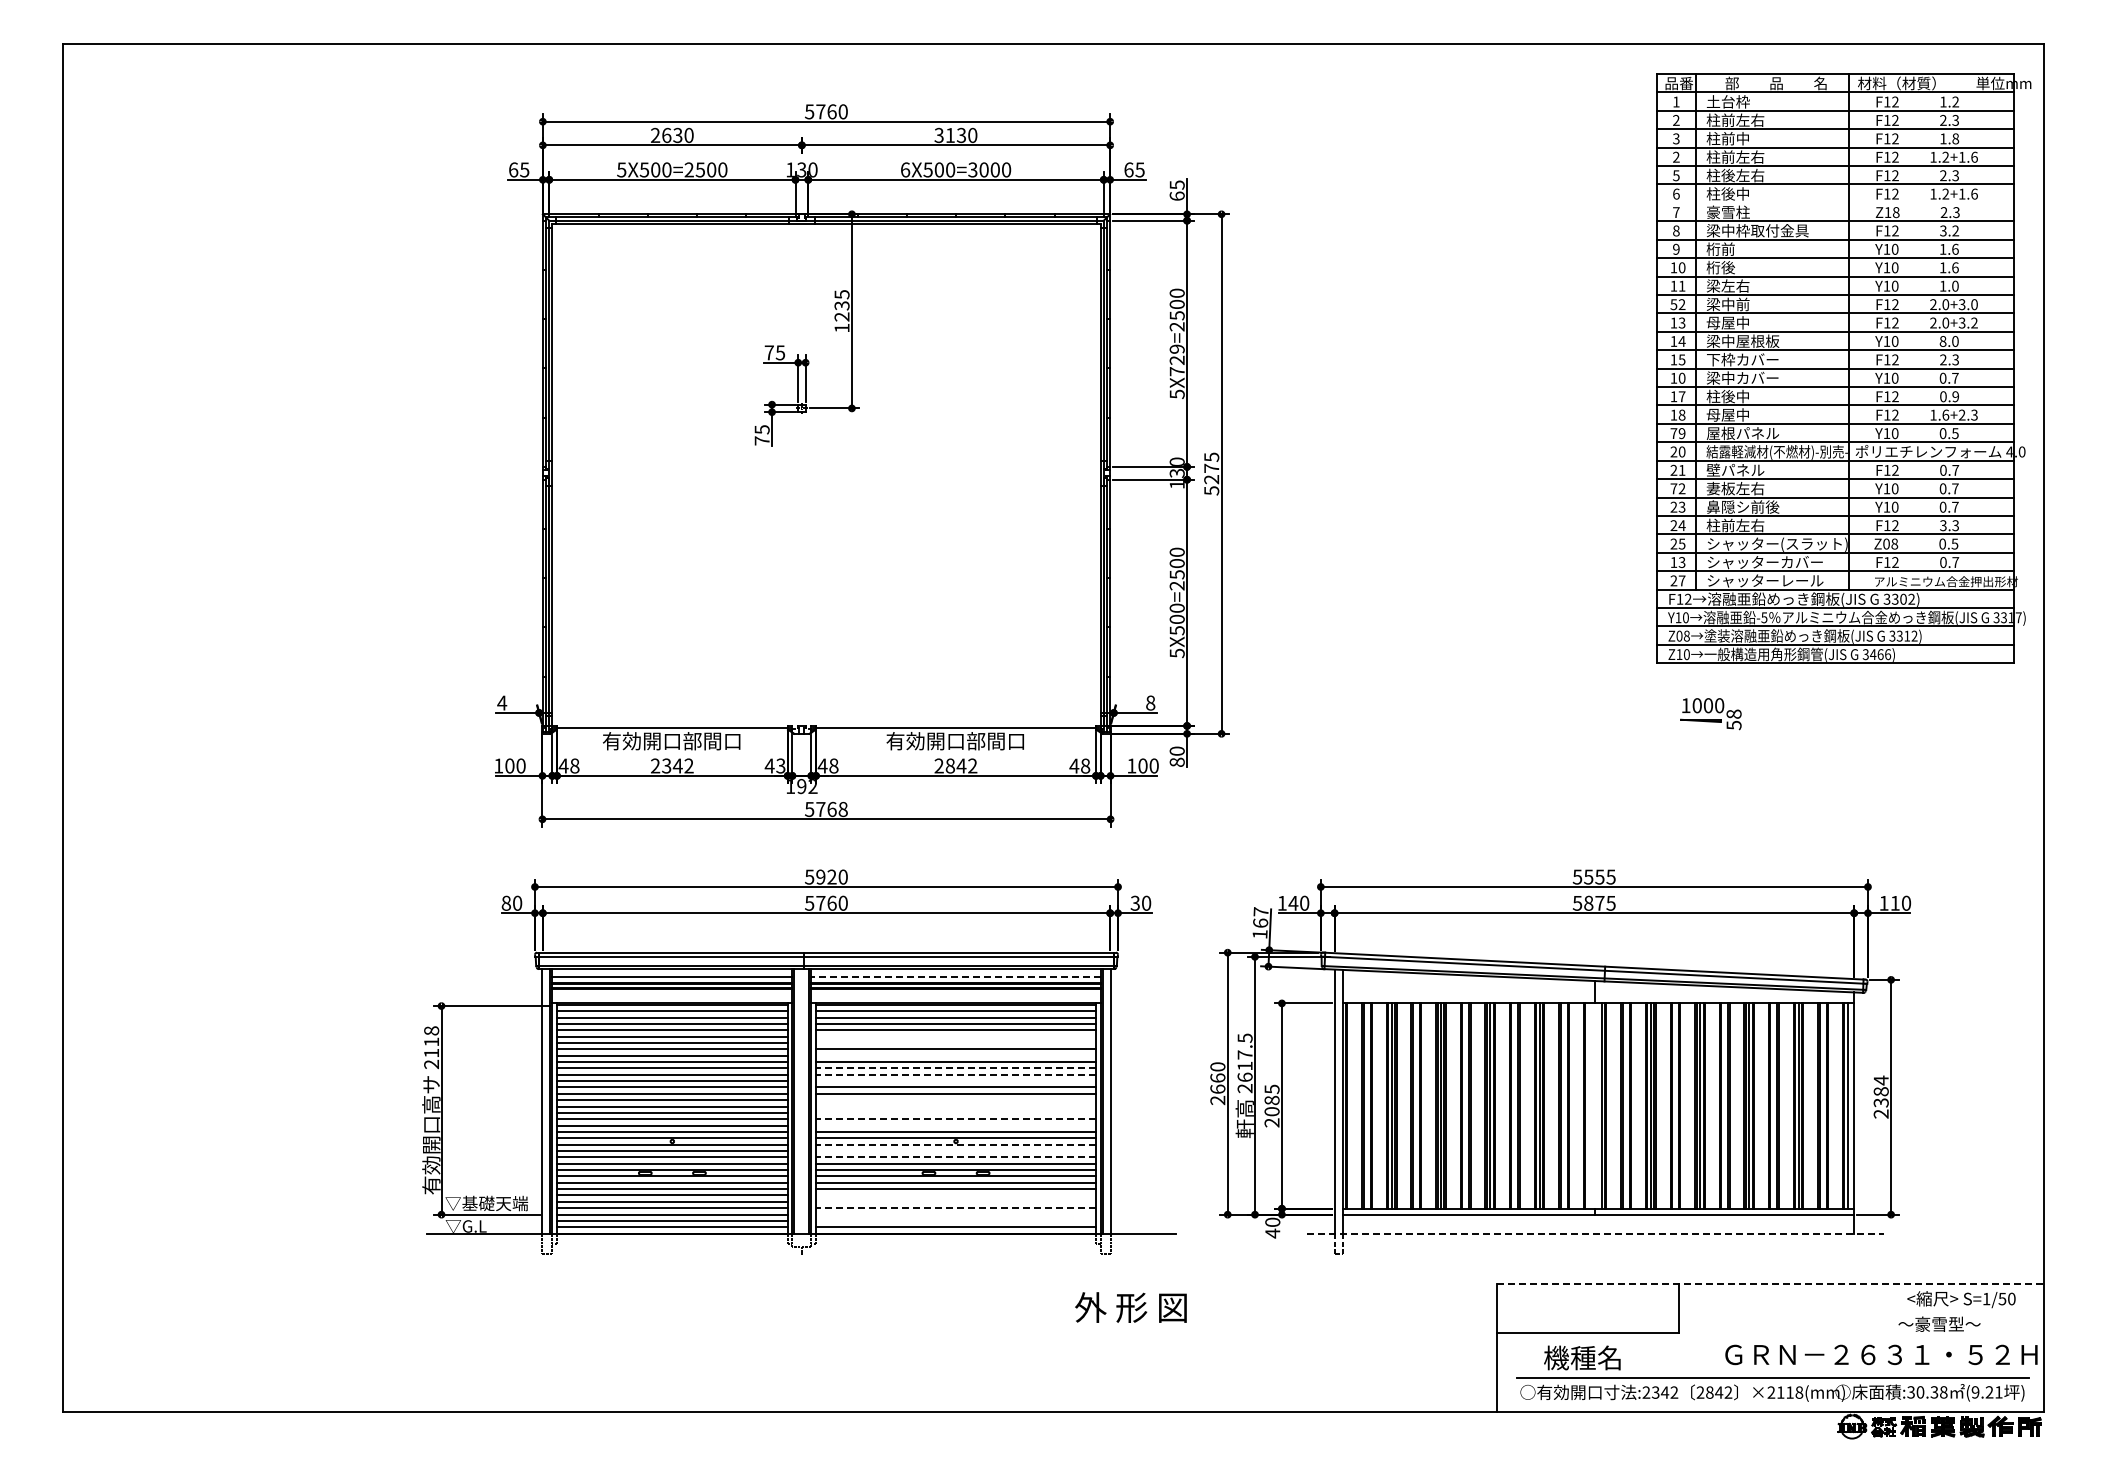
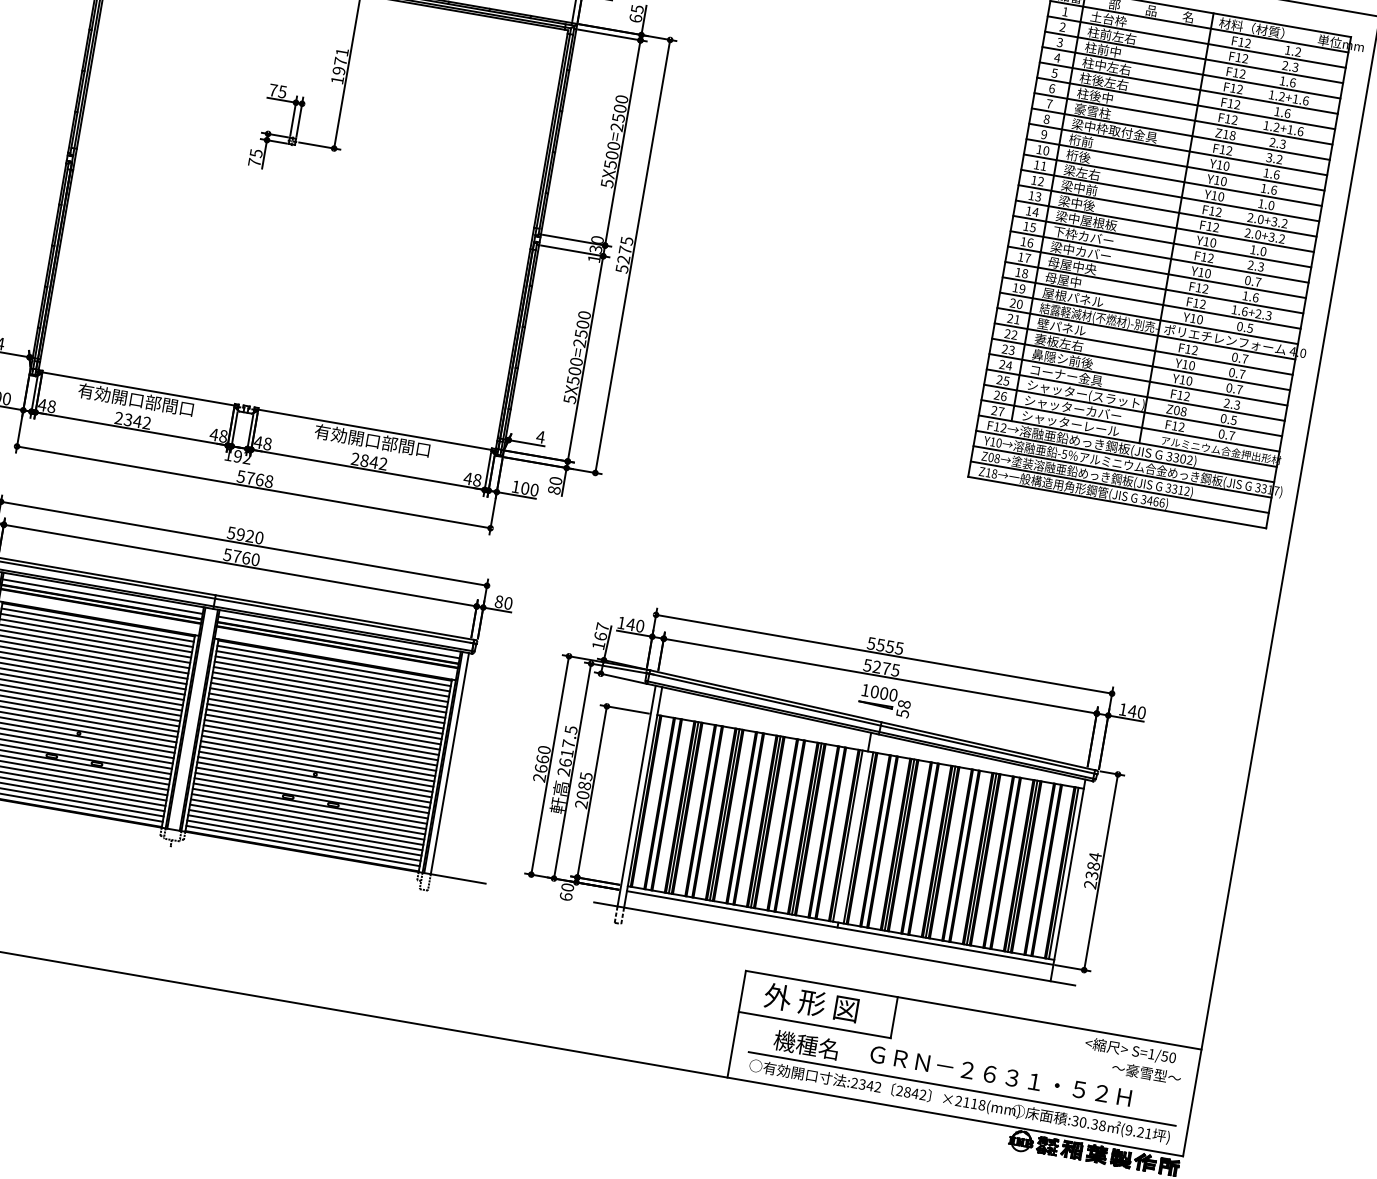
text: (1955, 138) -> (1292, 82), 1.8 -> 1.6
text: (1675, 156) -> (1056, 57), 2 -> 4
text: (1727, 156) -> (1100, 64), 柱前左右 -> 柱中左右
text: (1949, 175) -> (1282, 112), 2.3 -> 1.6
line: (1835, 202) -> (1183, 118), added
text: (1673, 304) -> (1033, 180), 52 -> 12
text: (1974, 304) -> (1284, 223), 2.0+3.0 -> 2.0+3.2
text: (841, 305) -> (340, 61), 1235 -> 1971
text: (1727, 322) -> (1076, 202), 母屋中 -> 梁中後
text: (1942, 341) -> (1252, 249), 8.0 -> 1.0
text: (1176, 360) -> (611, 155), 5X729=2500 -> 5X500=2500
text: (1681, 377) -> (1030, 242), 10 -> 16
text: (1735, 396) -> (1072, 265), 柱後中 -> 母屋中央
text: (1949, 396) -> (1250, 296), 0.9 -> 1.6
text: (1673, 433) -> (1015, 287), 79 -> 19
text: (1673, 488) -> (1007, 333), 72 -> 22
text: (1749, 525) -> (1065, 375), 柱前左右 -> コーナー金具
text: (1943, 526) -> (1226, 404), 3.3 -> 2.3
text: (1677, 562) -> (1000, 395), 13 -> 26
text: (1686, 654) -> (994, 473), Z10 -> Z18
text: (1150, 702) -> (540, 436), 8 -> 4
part: (1710, 714) -> (884, 701), moved
text: (780, 765) -> (223, 435), 43 -> 48
text: (1134, 902) -> (498, 601), 30 -> 80
text: (1588, 902) -> (876, 666), 5875 -> 5275
text: (1895, 903) -> (1132, 711), 110 -> 140
line: (956, 977) -> (339, 637), dashed -> solid
line: (956, 1036) -> (330, 687), added
line: (956, 1043) -> (329, 692), added
line: (956, 1055) -> (328, 702), added
line: (956, 1068) -> (326, 713), dashed -> solid
line: (956, 1074) -> (325, 718), dashed -> solid
line: (956, 1081) -> (324, 724), added
line: (956, 1100) -> (321, 740), added
line: (1588, 1105) -> (847, 835), added
line: (956, 1106) -> (320, 745), added
line: (956, 1112) -> (319, 750), added
line: (956, 1119) -> (318, 756), dashed -> solid
line: (956, 1125) -> (318, 761), added
line: (956, 1144) -> (315, 777), dashed -> solid
line: (956, 1151) -> (314, 782), added
line: (956, 1157) -> (313, 787), dashed -> solid
line: (956, 1195) -> (308, 819), added
line: (956, 1201) -> (307, 824), added
line: (956, 1208) -> (306, 830), dashed -> solid
line: (956, 1214) -> (305, 835), added
line: (956, 1220) -> (304, 840), added
text: (1272, 1233) -> (565, 896), 40 -> 60
line: (1595, 1234) -> (834, 944), dashed -> solid
line: (1770, 1283) -> (973, 1010), dashed -> solid
text: (1130, 1307) -> (811, 1002), moved
text: (1939, 1323) -> (1146, 1072), moved
text: (1881, 1354) -> (1001, 1075), moved

